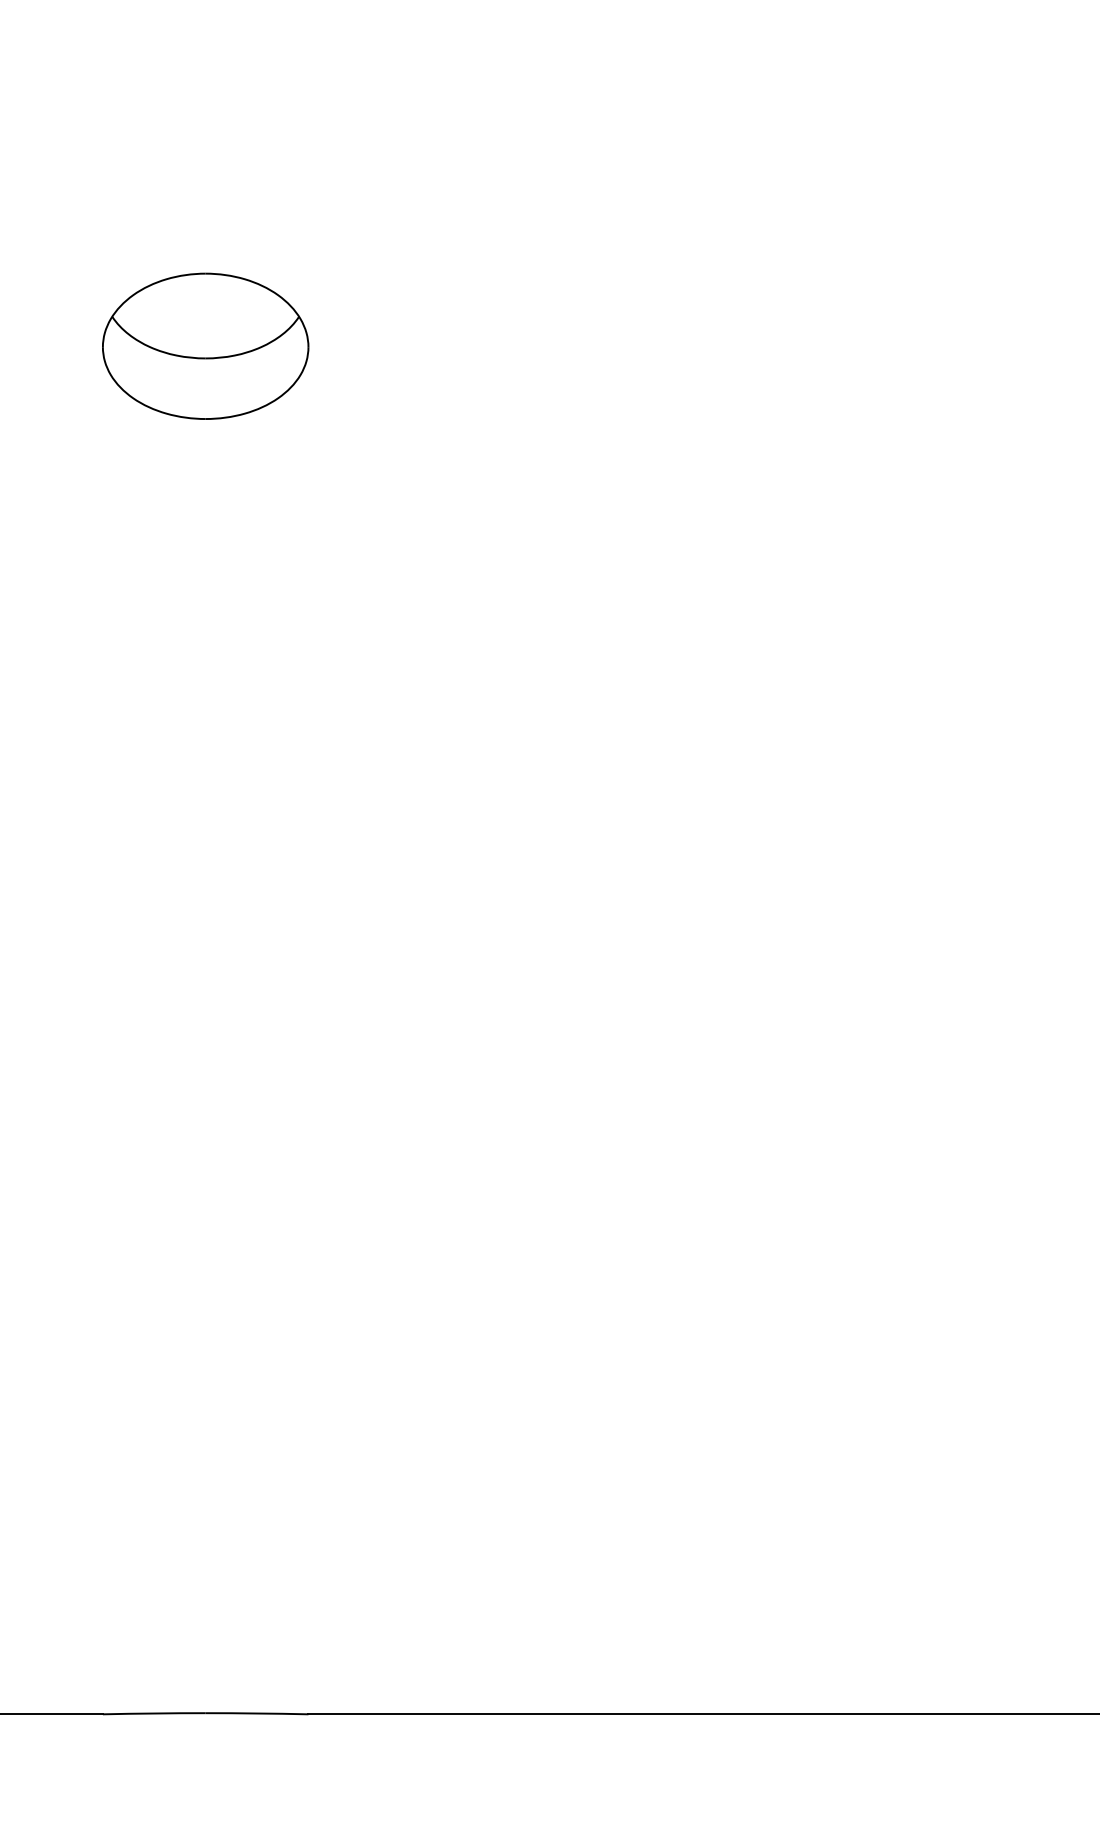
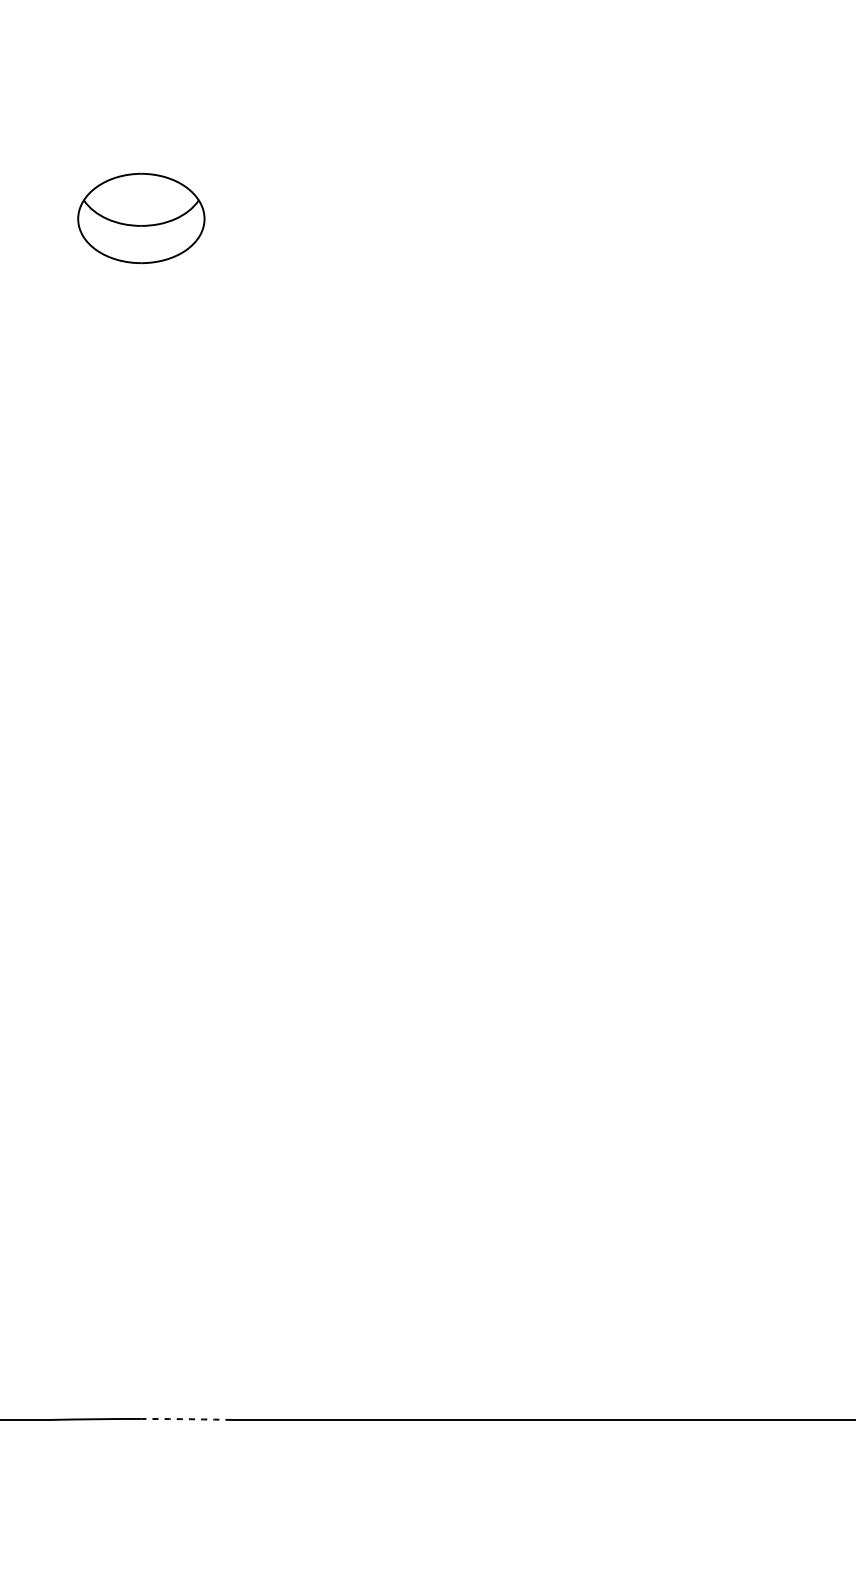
part: (205, 345) -> (141, 217), size x0.7
arc: (257, 1713) -> (186, 1419), solid -> dashed

